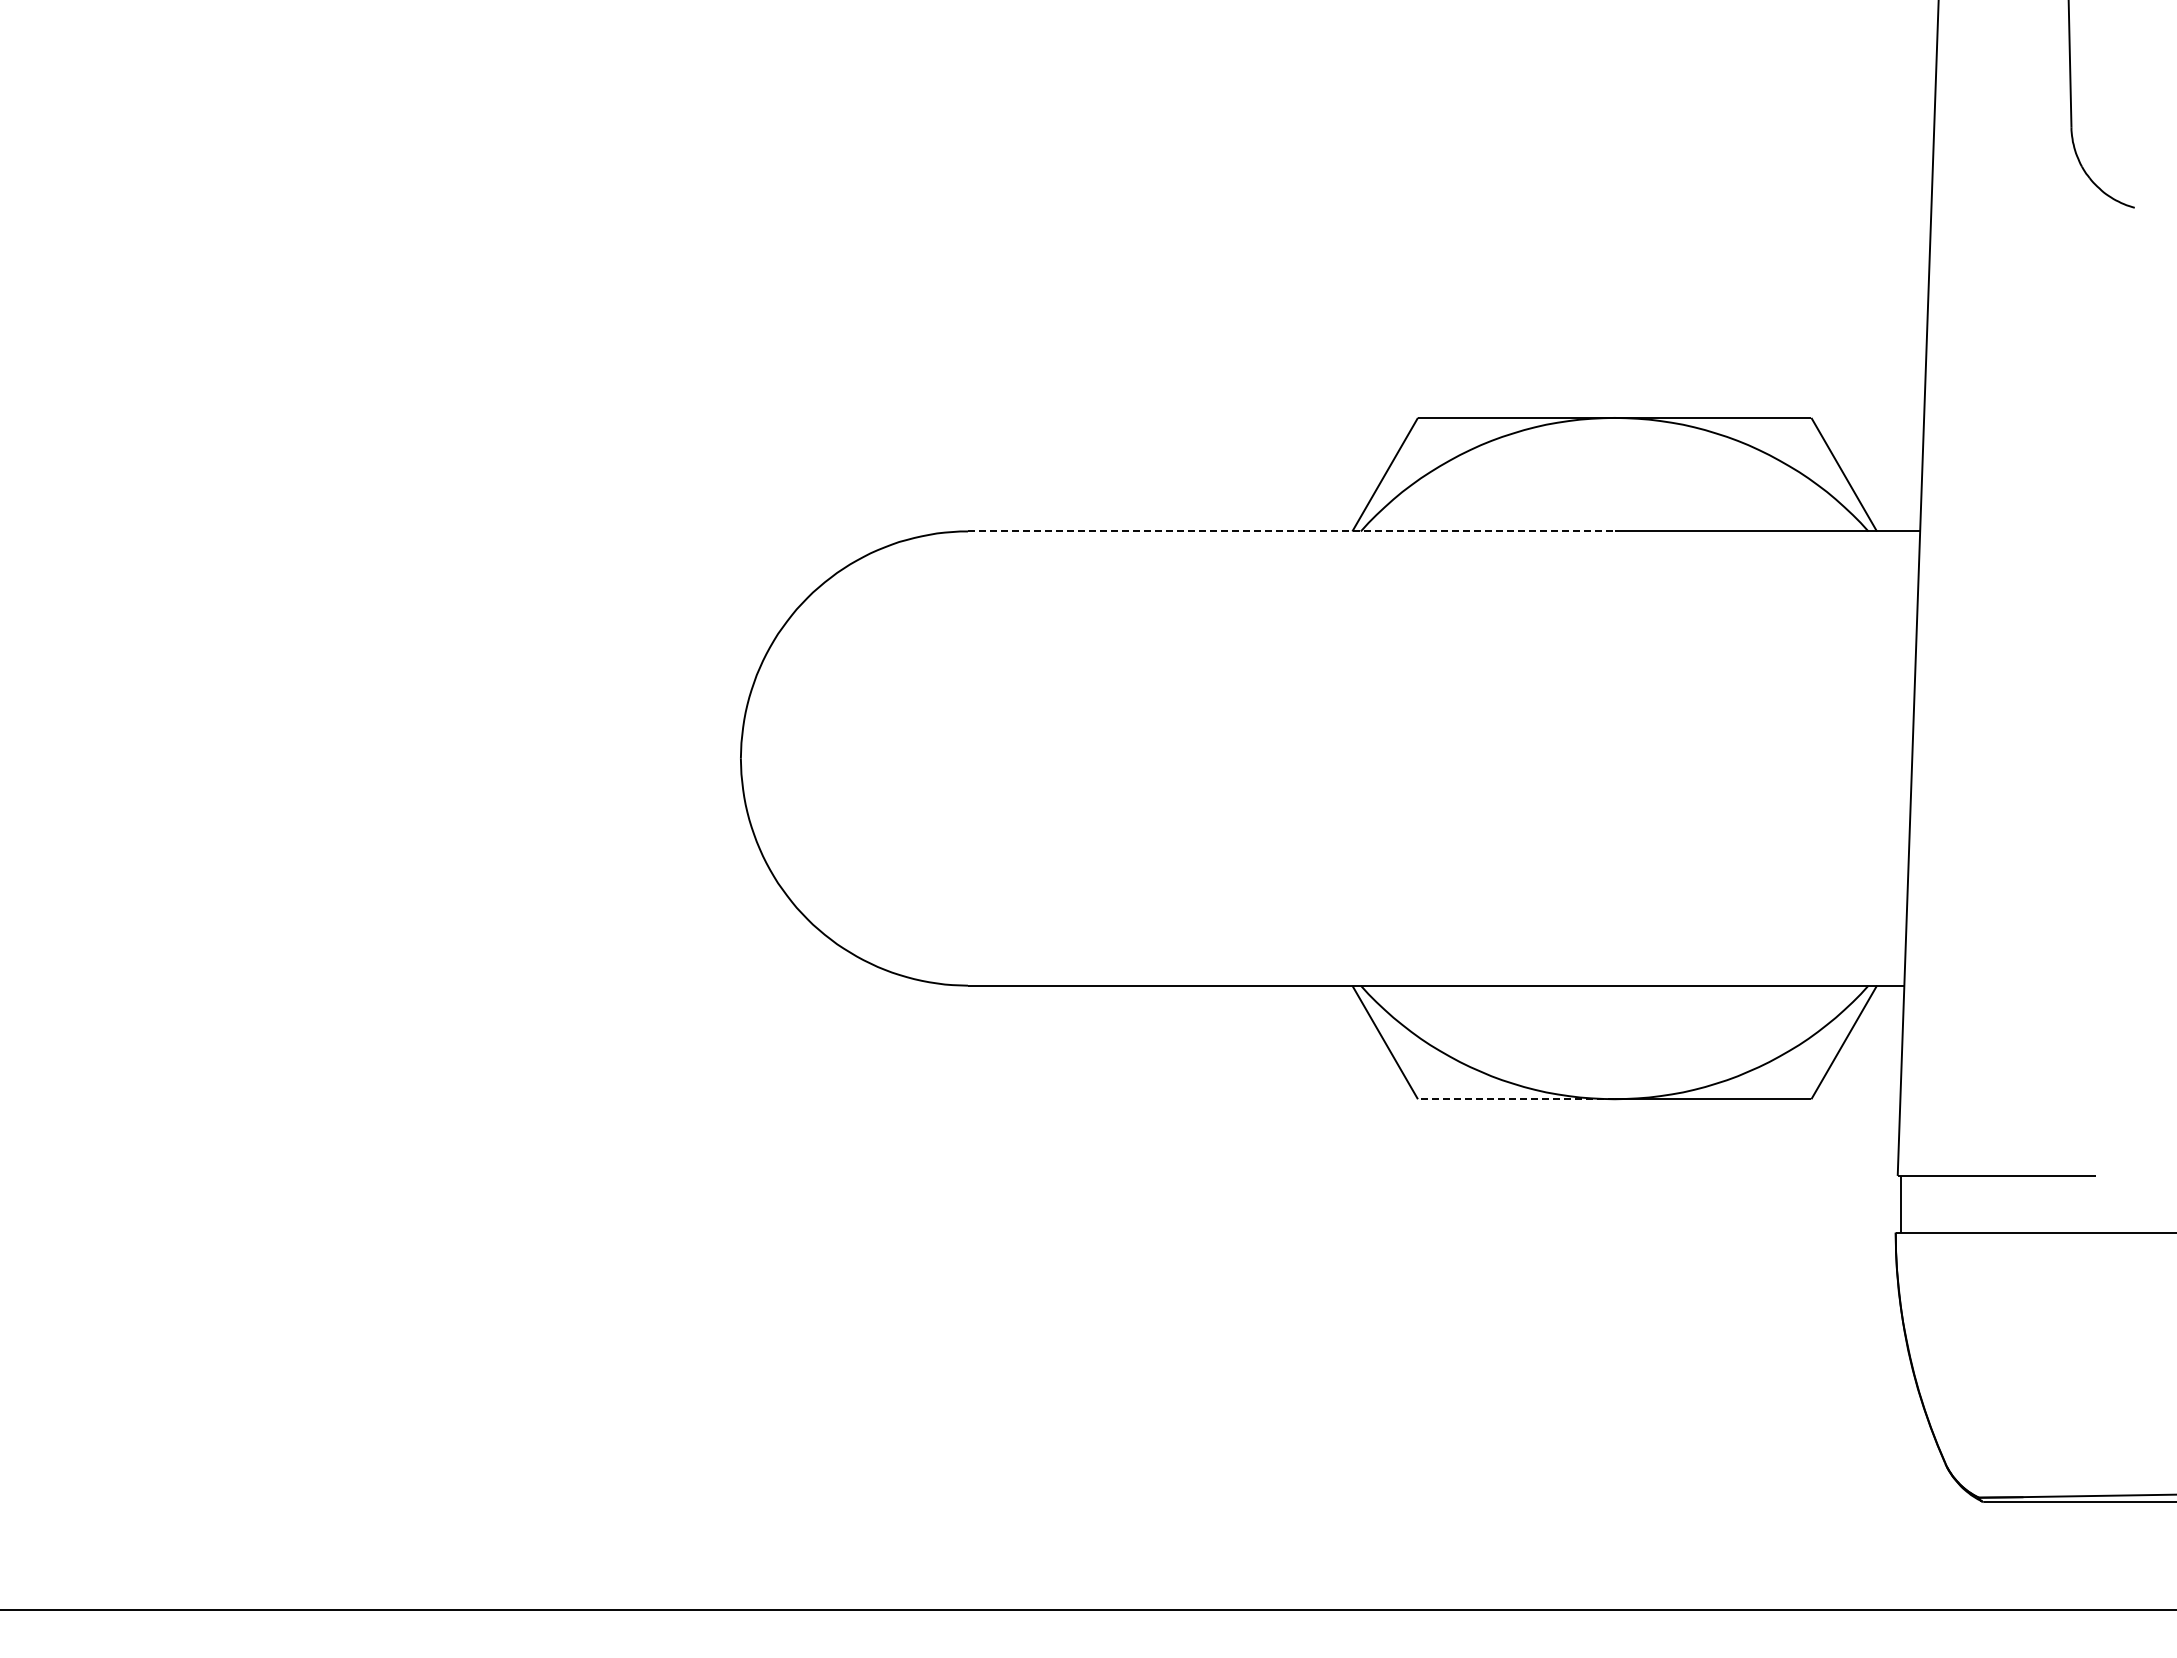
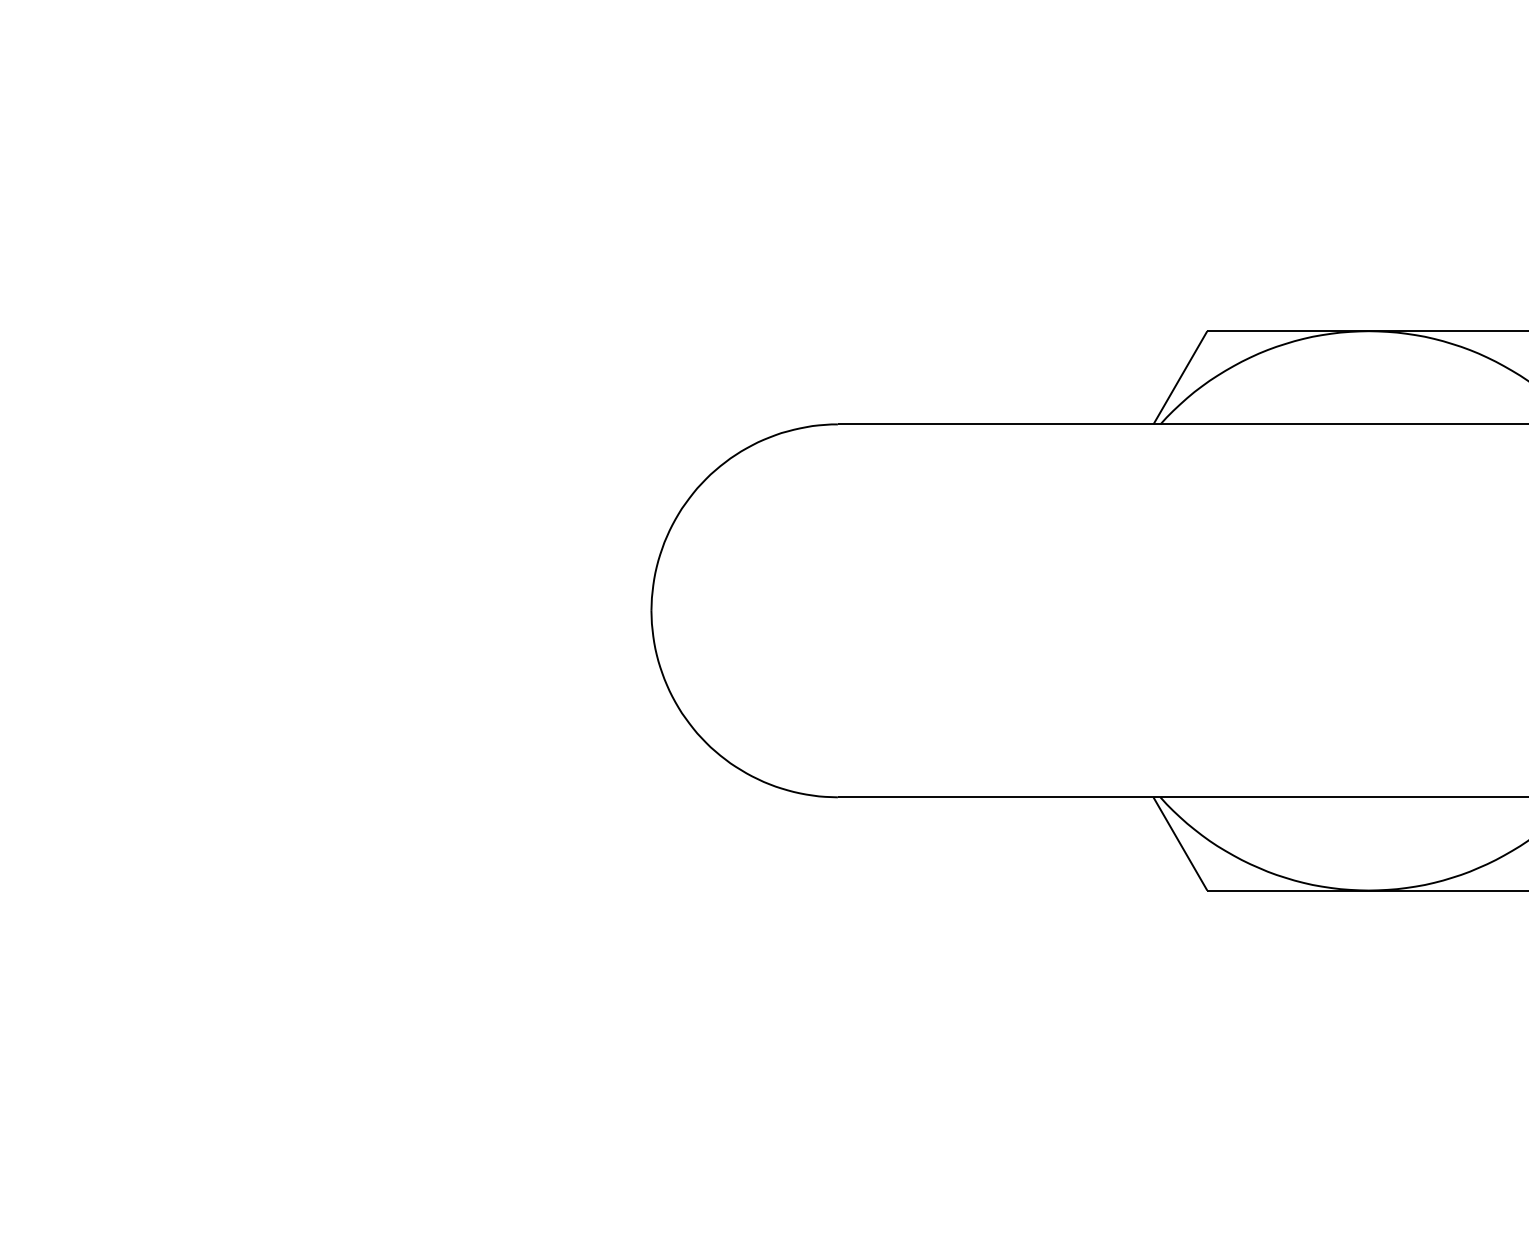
line: (1291, 531) -> (1103, 424), dashed -> solid
line: (1515, 1099) -> (1287, 890), dashed -> solid

